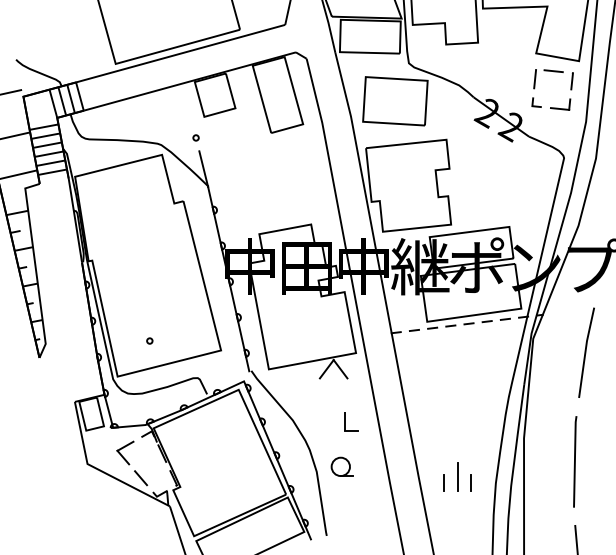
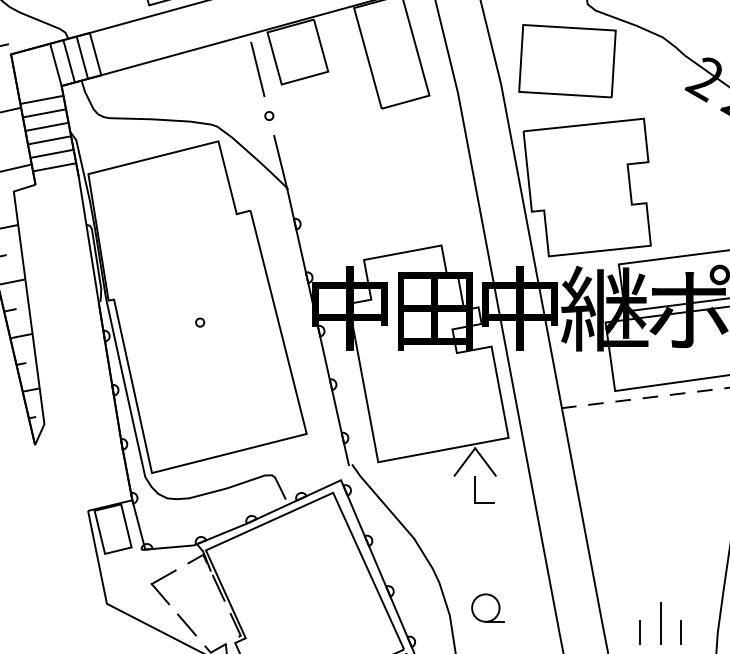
line: (188, 106) -> (257, 68), added
circle: (149, 340) -> (199, 321), moved
part: (351, 421) -> (485, 489), moved

